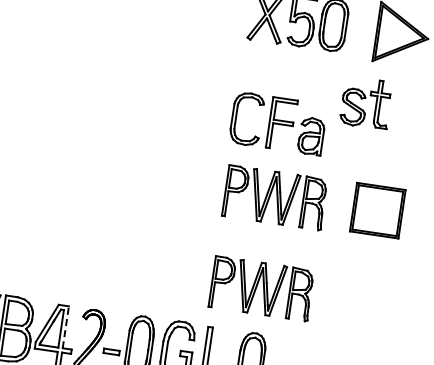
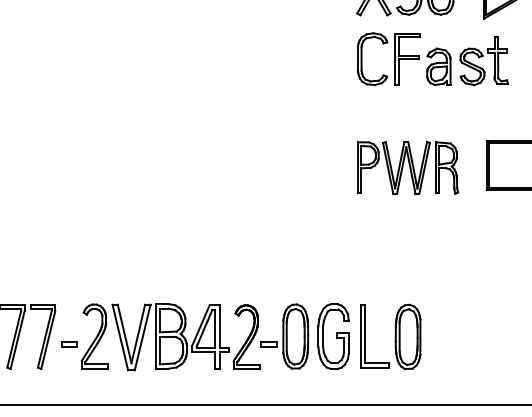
part: (278, 124) -> (404, 59), moved
part: (261, 288) -> (407, 259), removed
line: (65, 327) -> (219, 326), dashed -> solid

